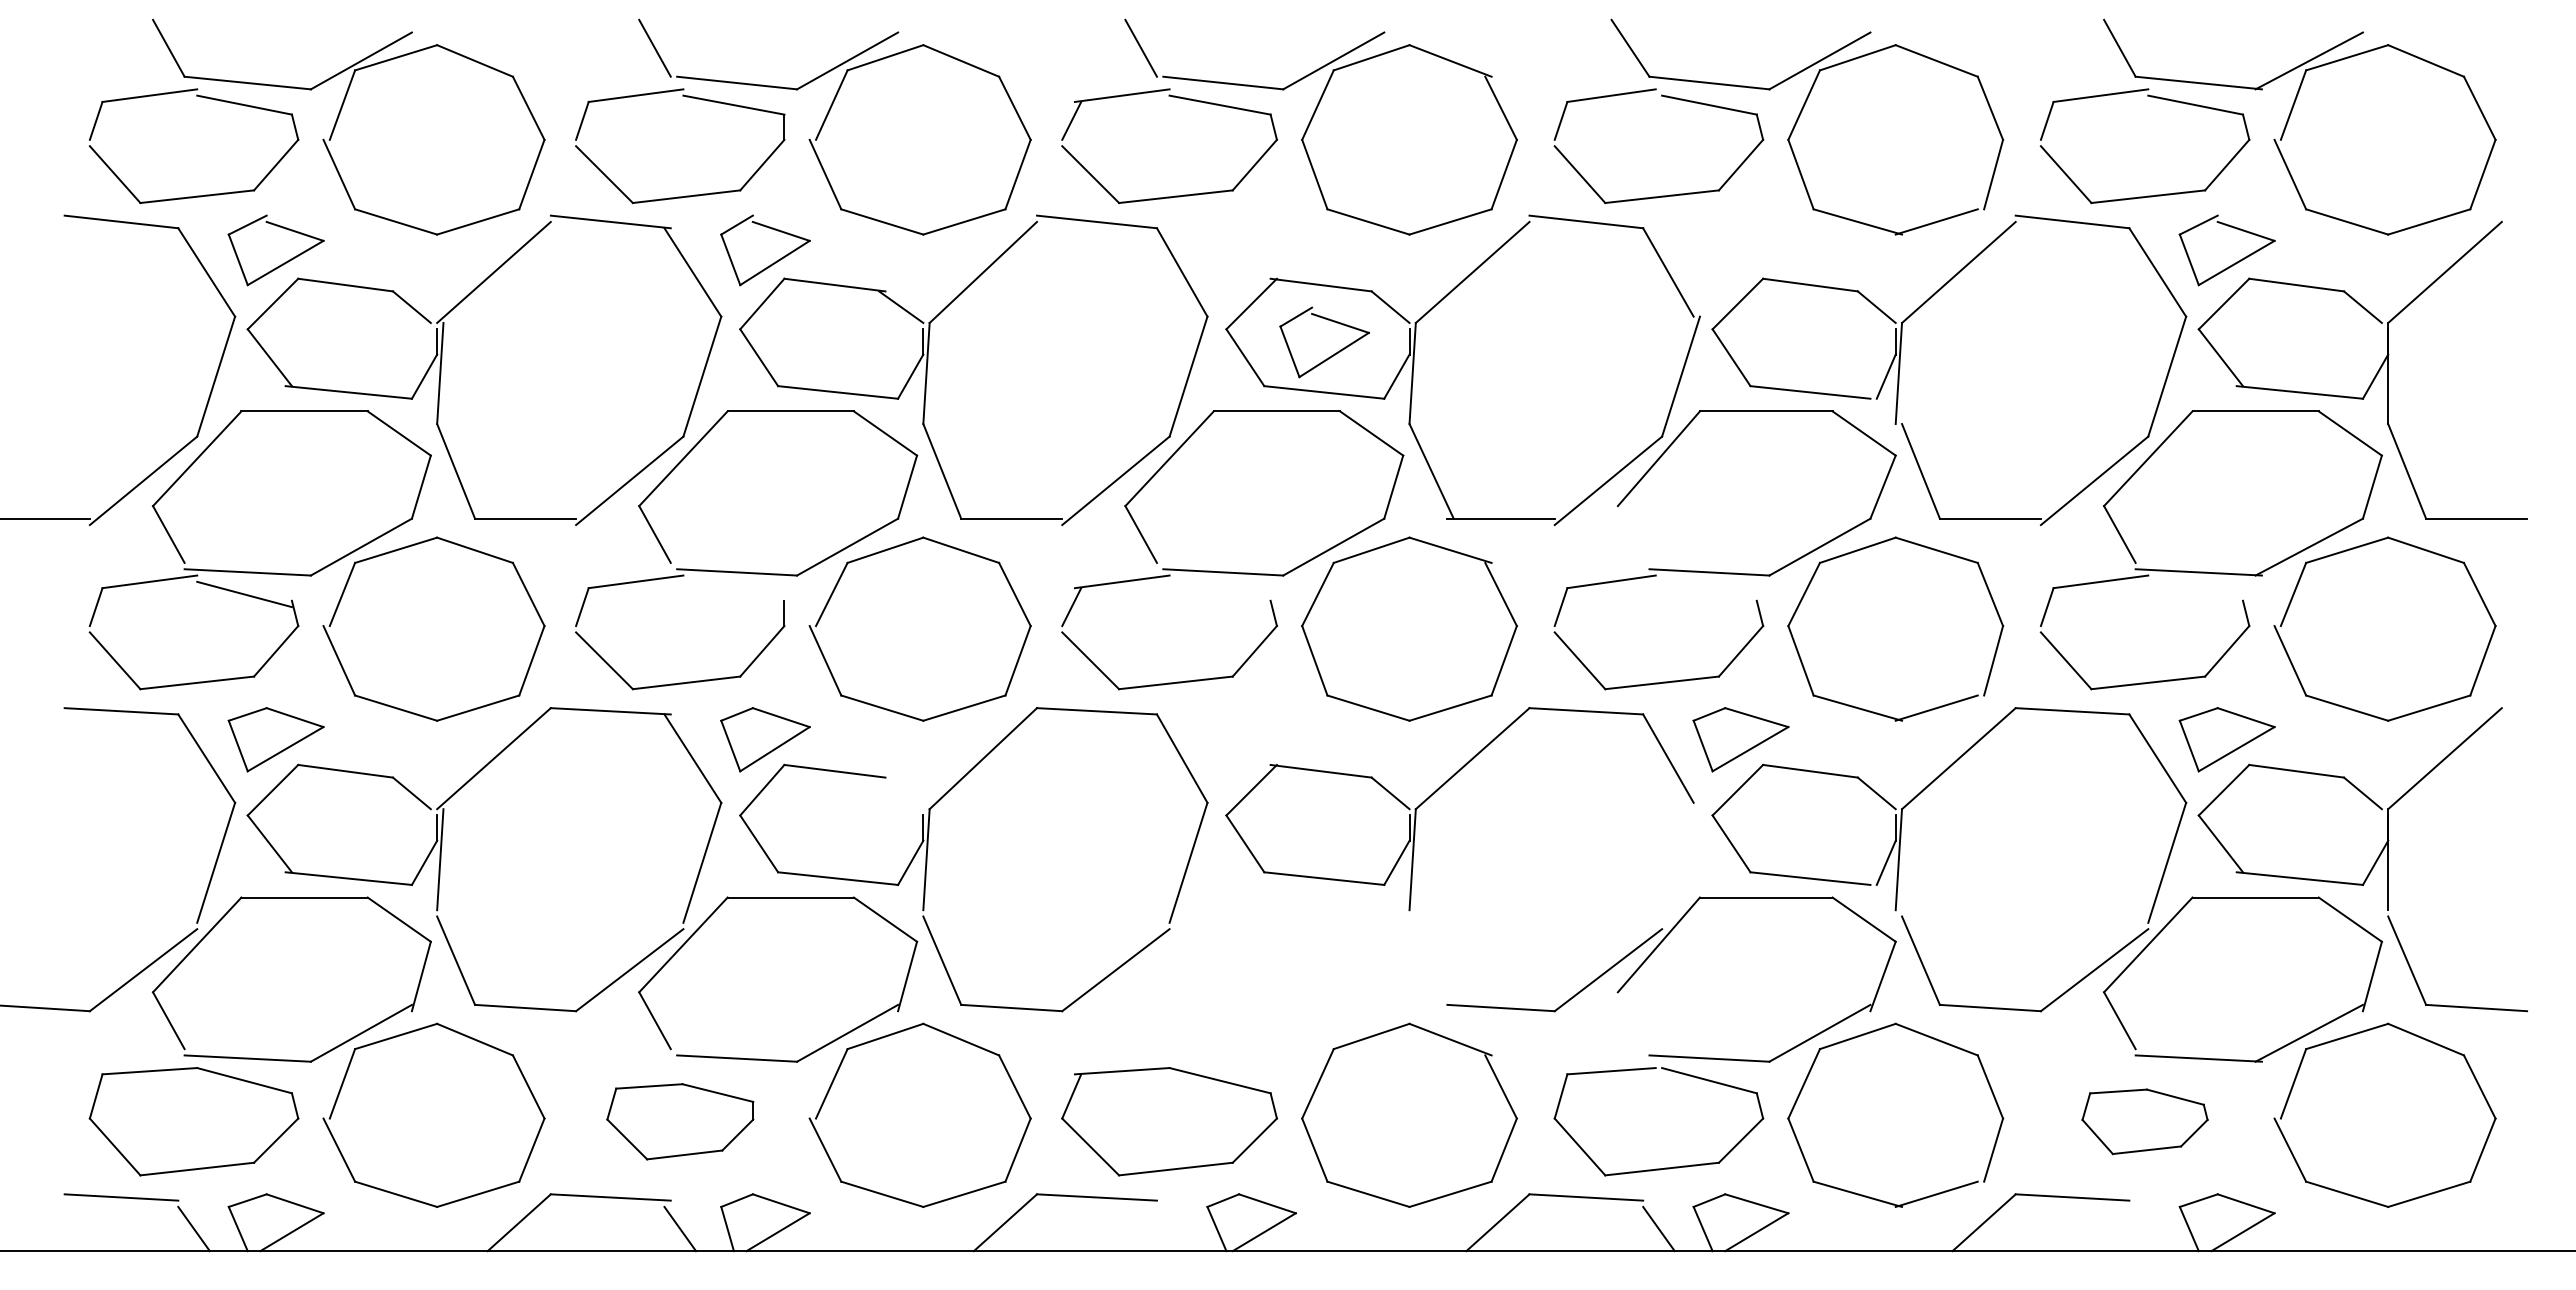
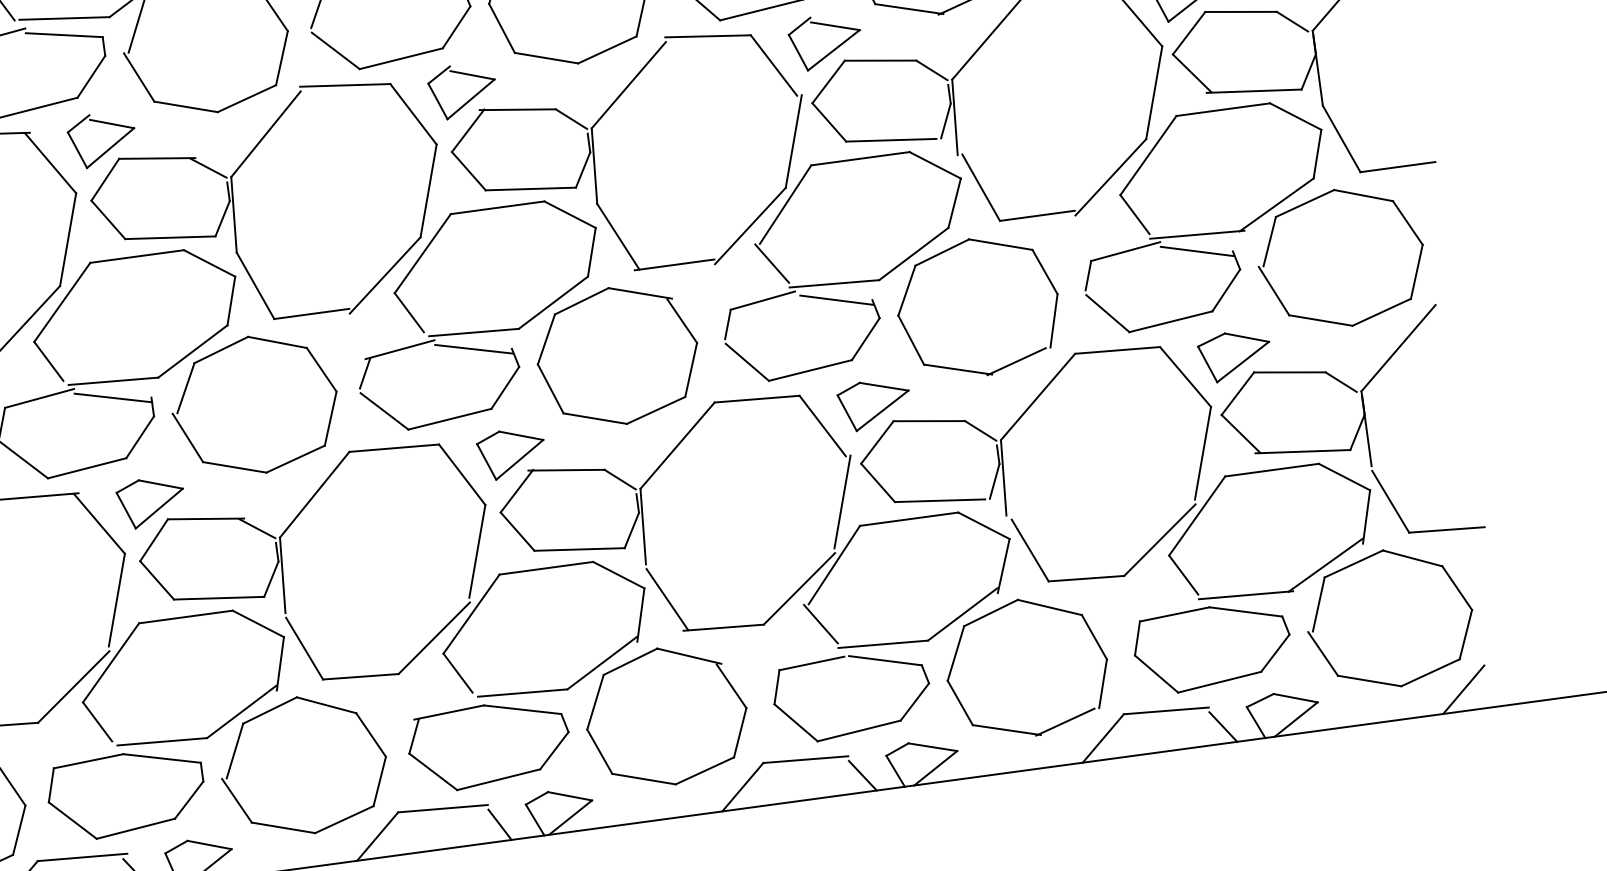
part: (1747, 263) -> (831, 50), added
part: (1332, 354) -> (469, 99), moved
line: (1630, 534) -> (772, 263), added
line: (733, 594) -> (113, 398), added
line: (1219, 594) -> (473, 349), added
line: (1709, 594) -> (836, 300), added
line: (2195, 594) -> (1197, 251), added
part: (1251, 739) -> (511, 453), added
line: (901, 793) -> (257, 528), added
line: (1680, 862) -> (842, 501), added
line: (1431, 960) -> (667, 599), added
line: (1630, 1020) -> (820, 623), added
part: (1302, 1049) -> (580, 678), added
part: (680, 1121) -> (126, 794), size x1.43
part: (2144, 1121) -> (1212, 647), size x1.67
line: (2469, 1222) -> (1463, 689), added
line: (1169, 1228) -> (499, 824), added
line: (2144, 1228) -> (1222, 726), added

